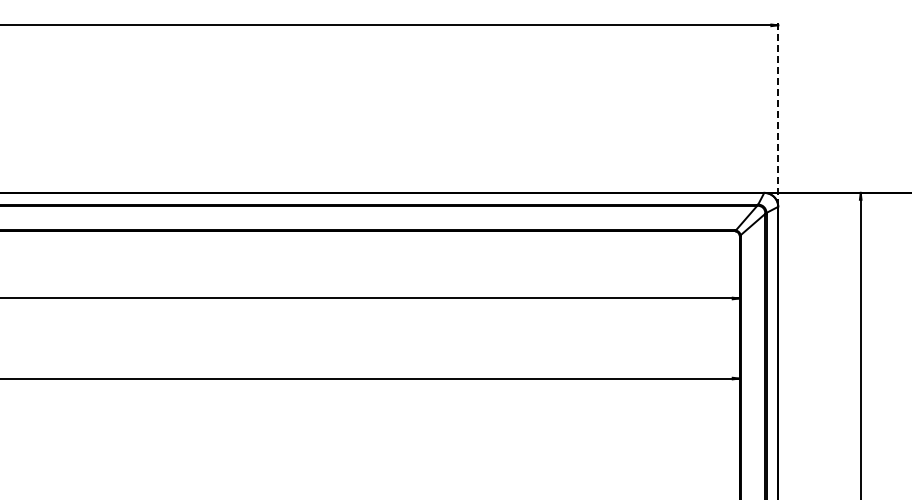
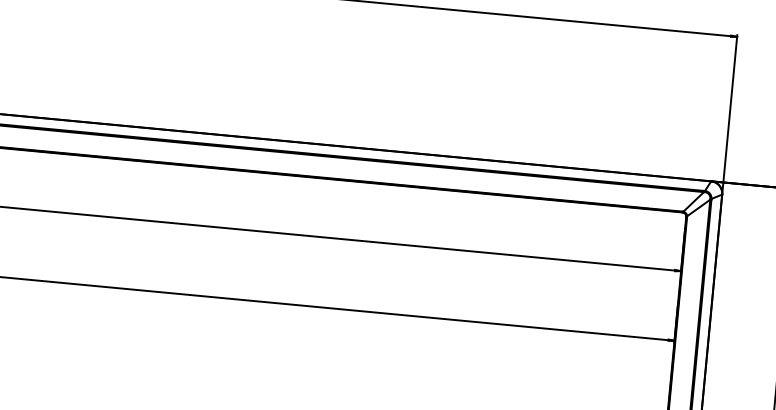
line: (778, 114) -> (730, 114), dashed -> solid

